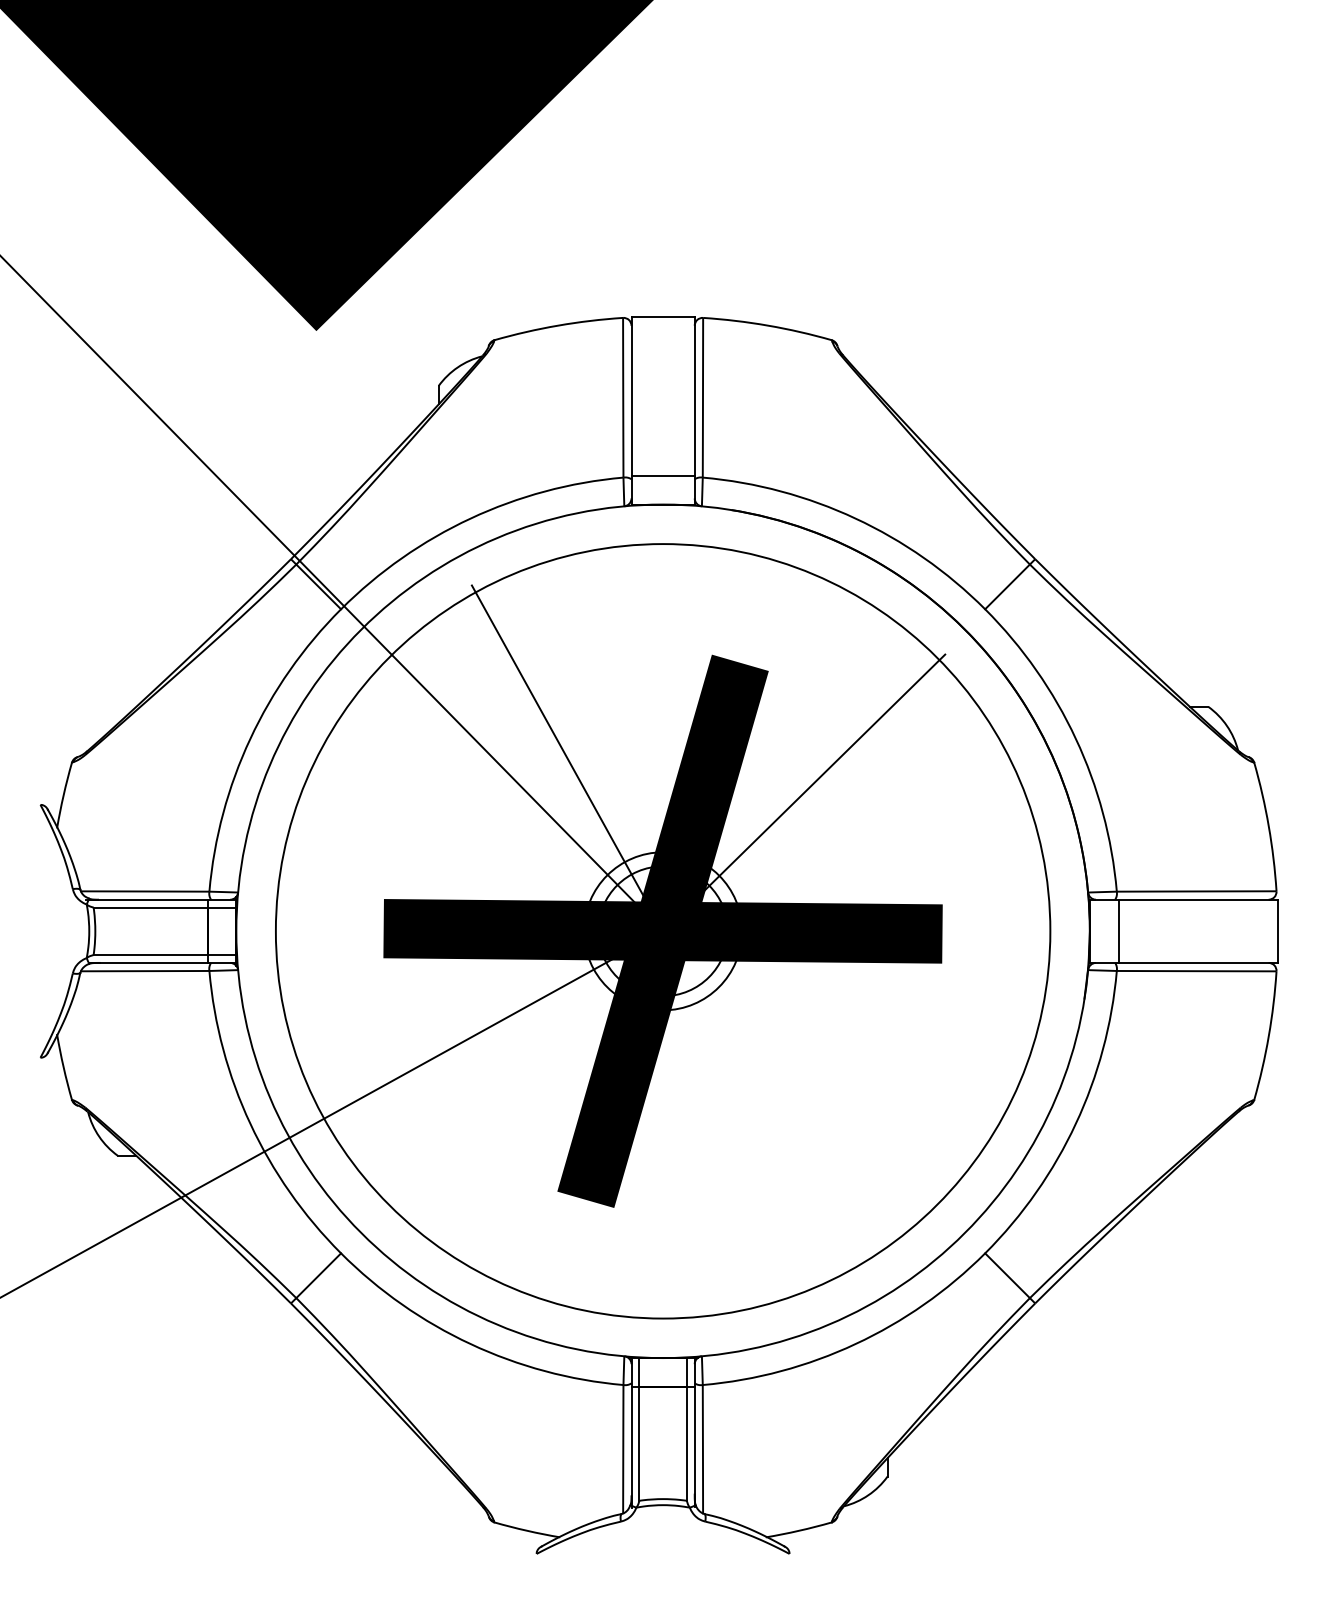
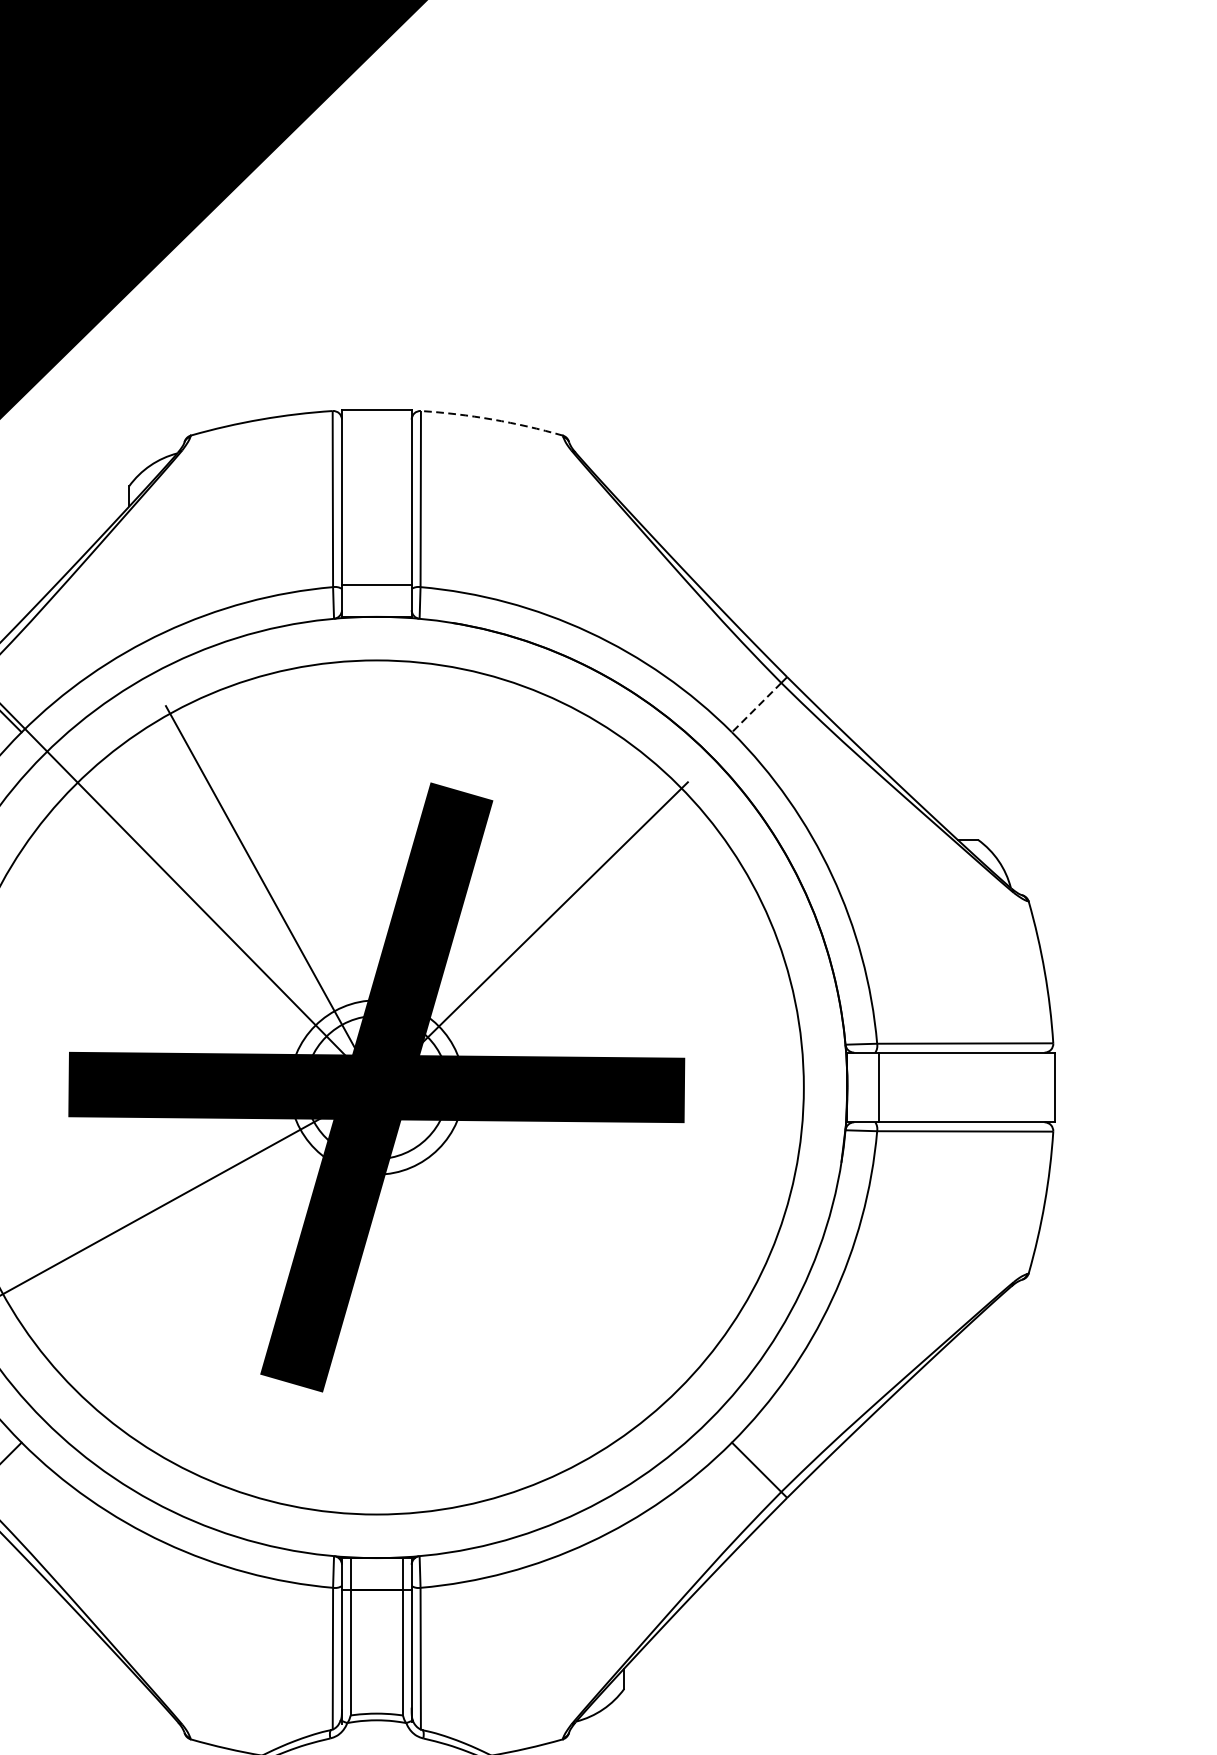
arc: (768, 325) -> (493, 419), solid -> dashed
line: (1007, 586) -> (756, 707), solid -> dashed

